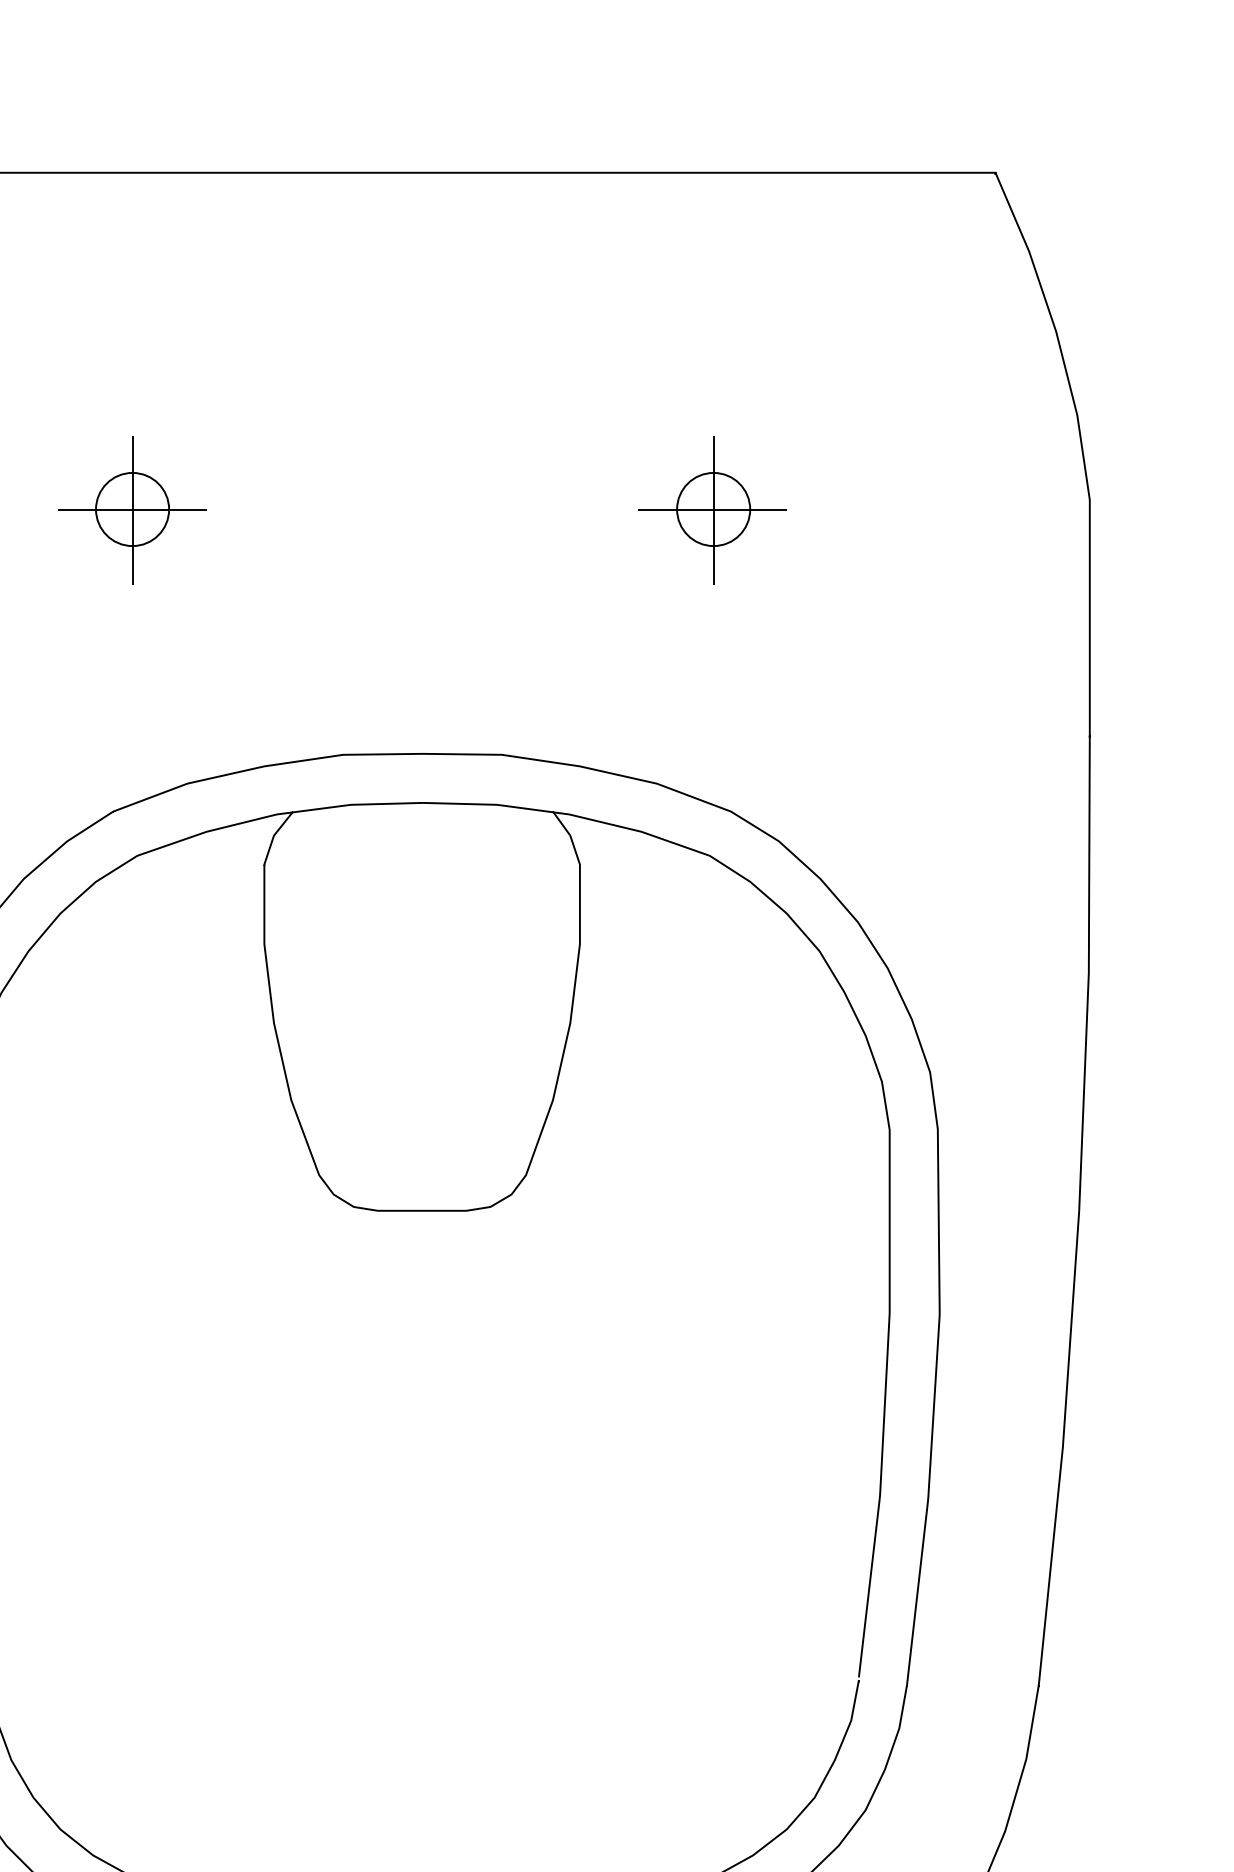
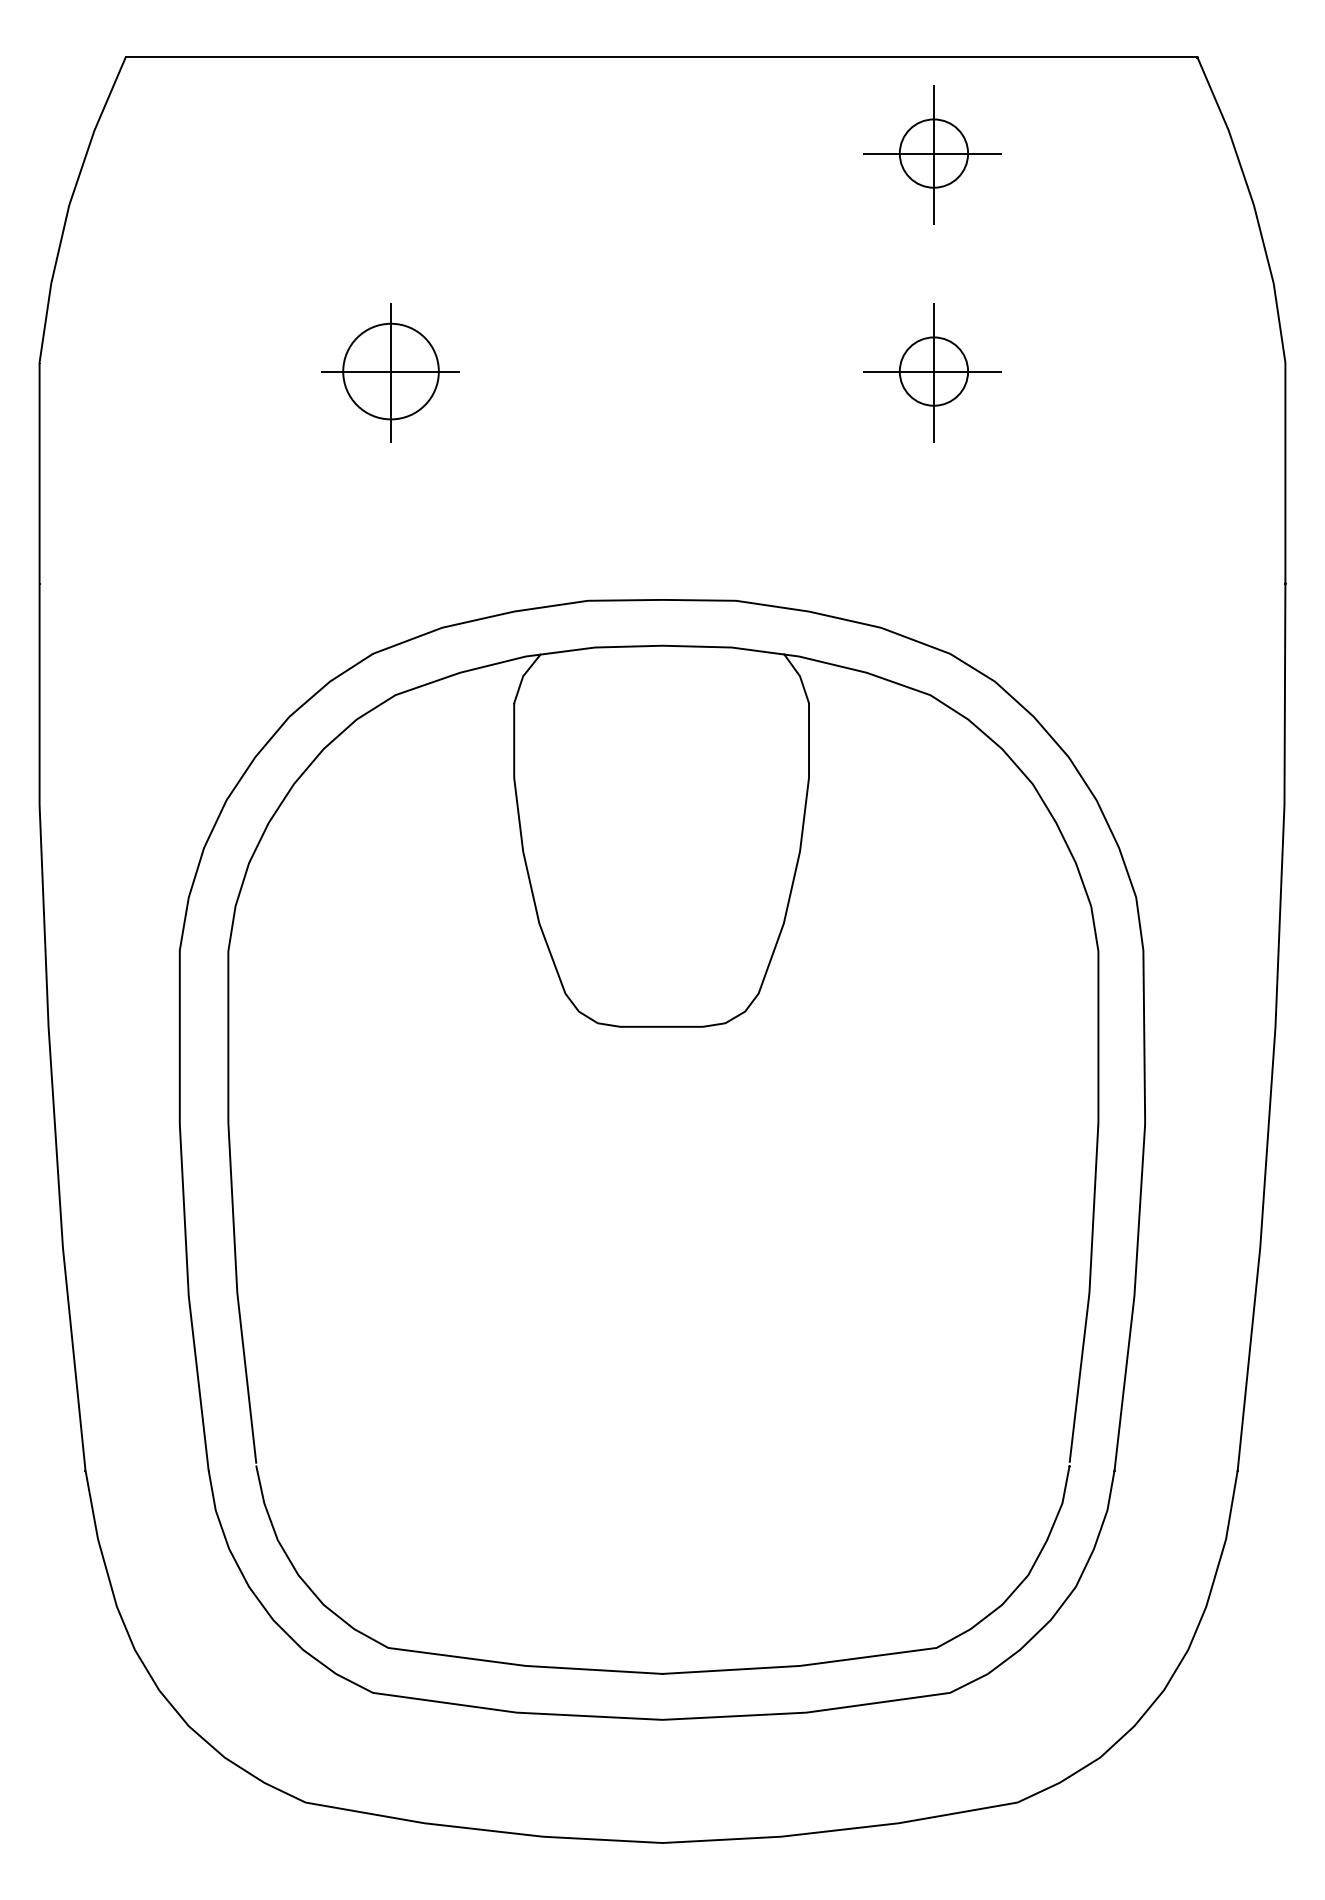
part: (712, 277) -> (932, 154), added
circle: (131, 509) -> (390, 371), size x1.4

